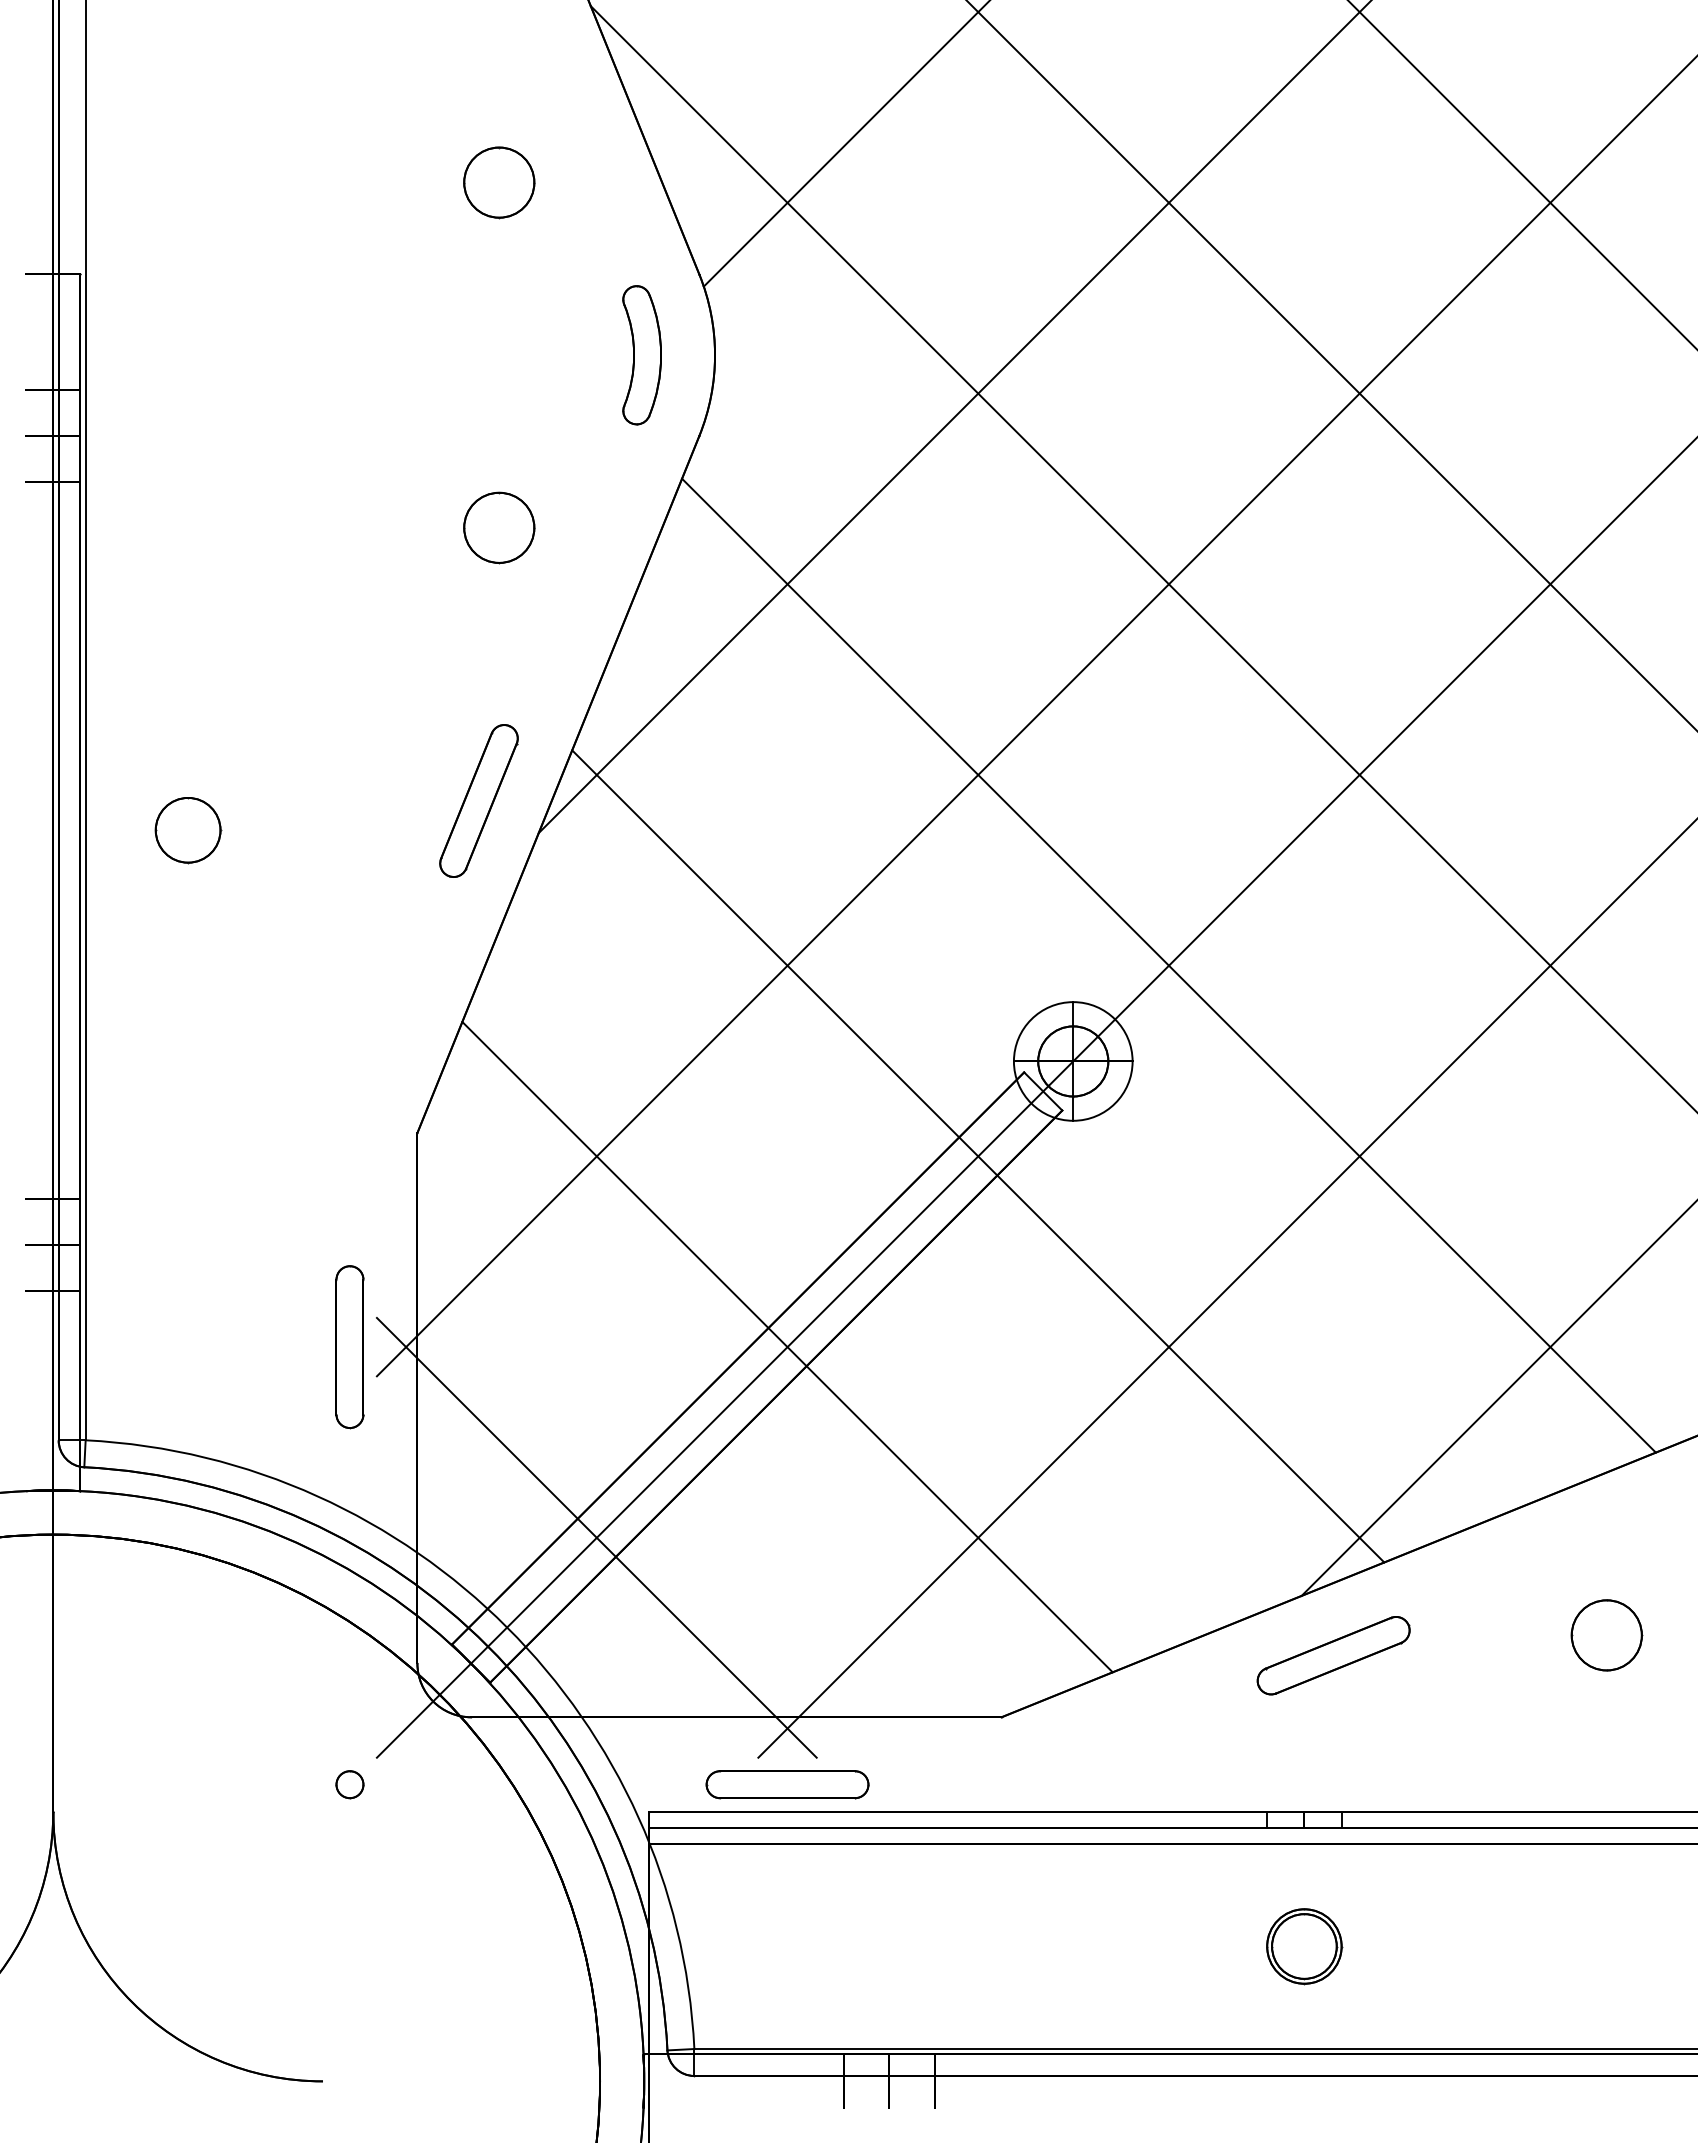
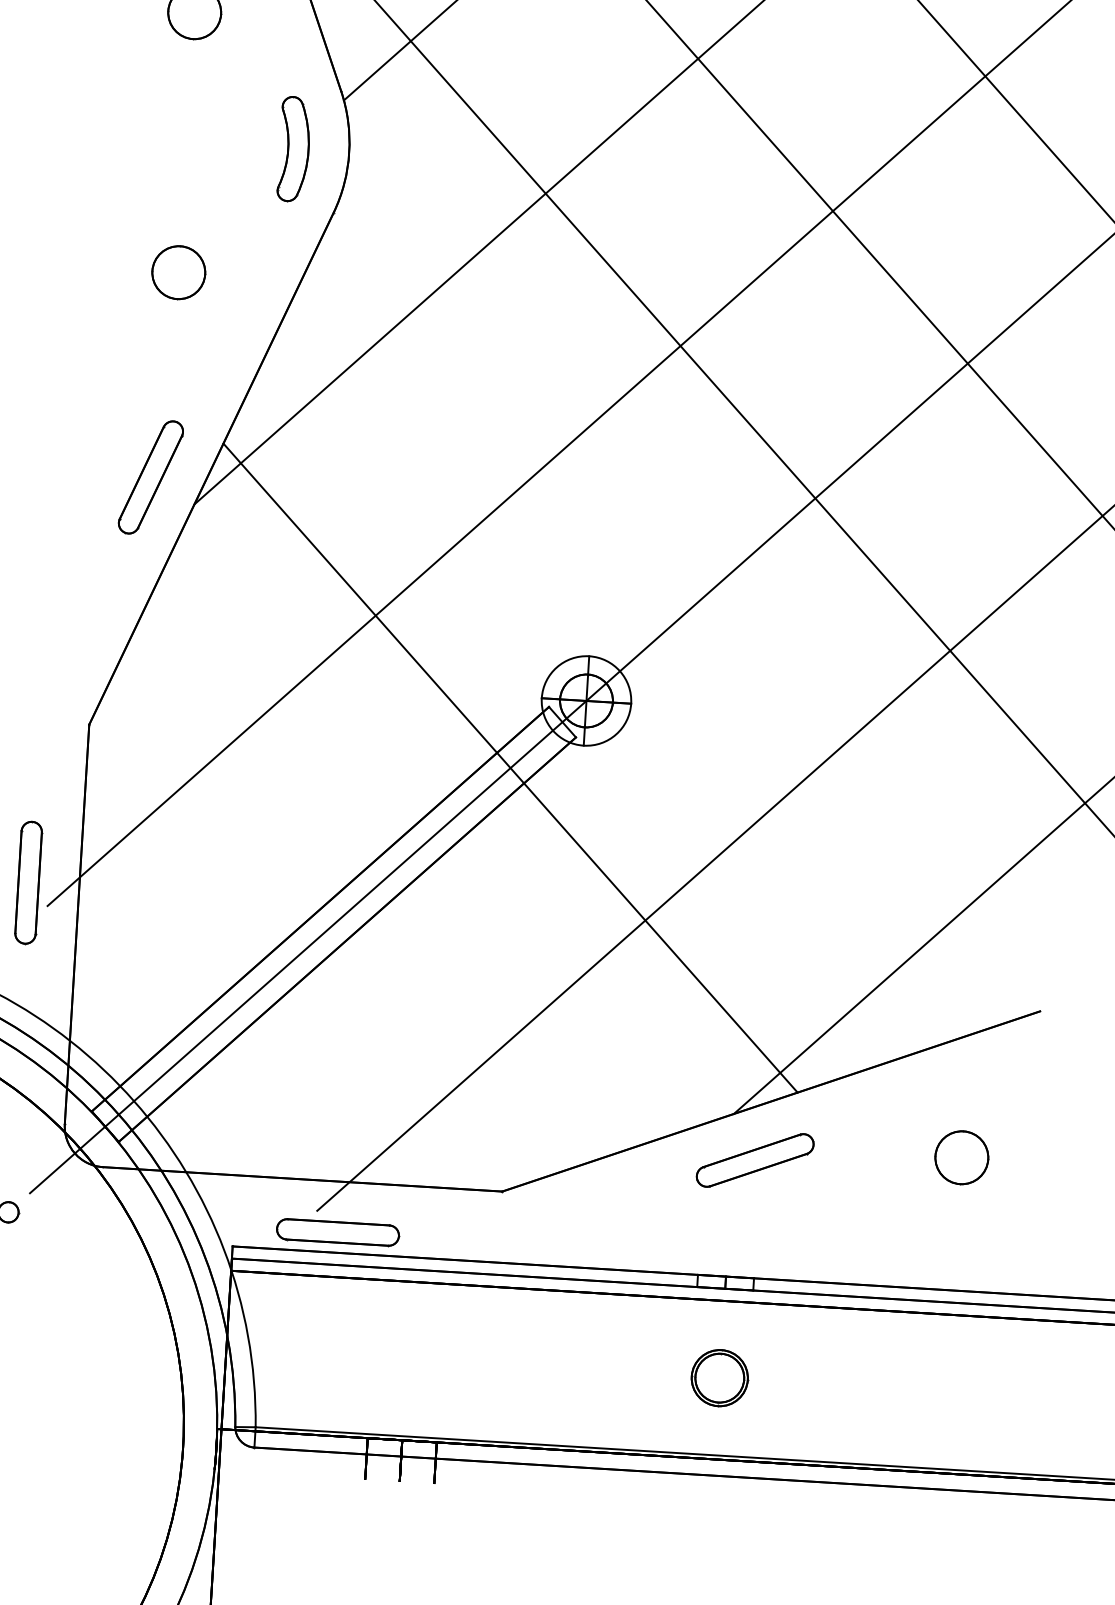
line: (1168, 965) -> (662, 633), removed
line: (787, 1346) -> (358, 902), removed
line: (596, 1537) -> (205, 1037), removed

